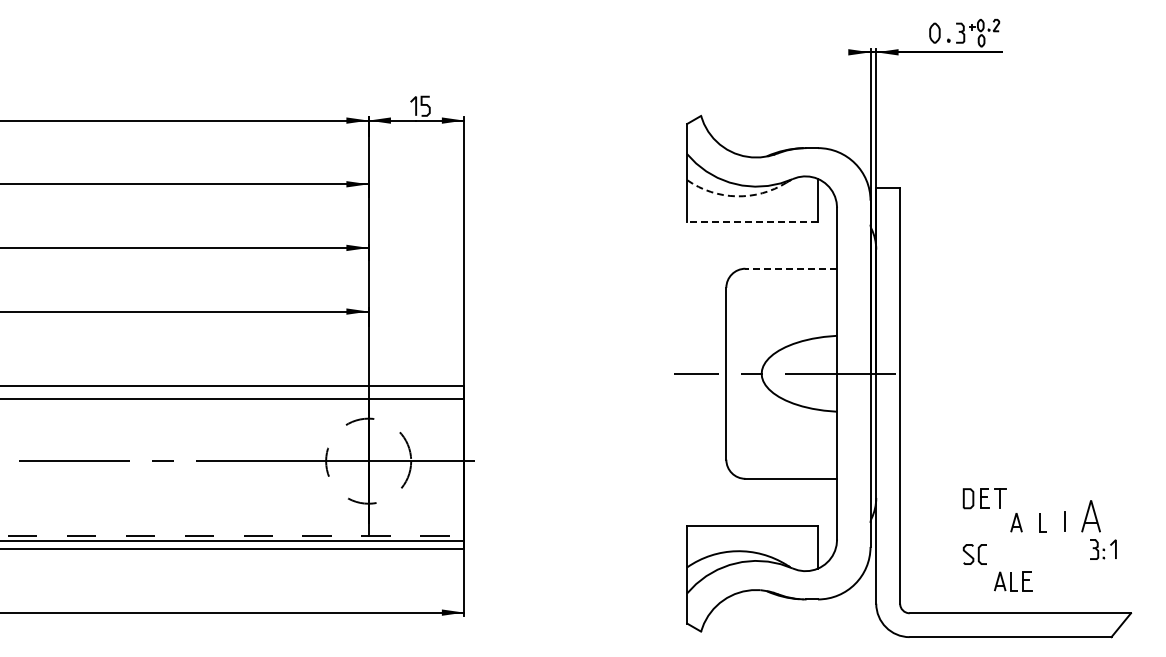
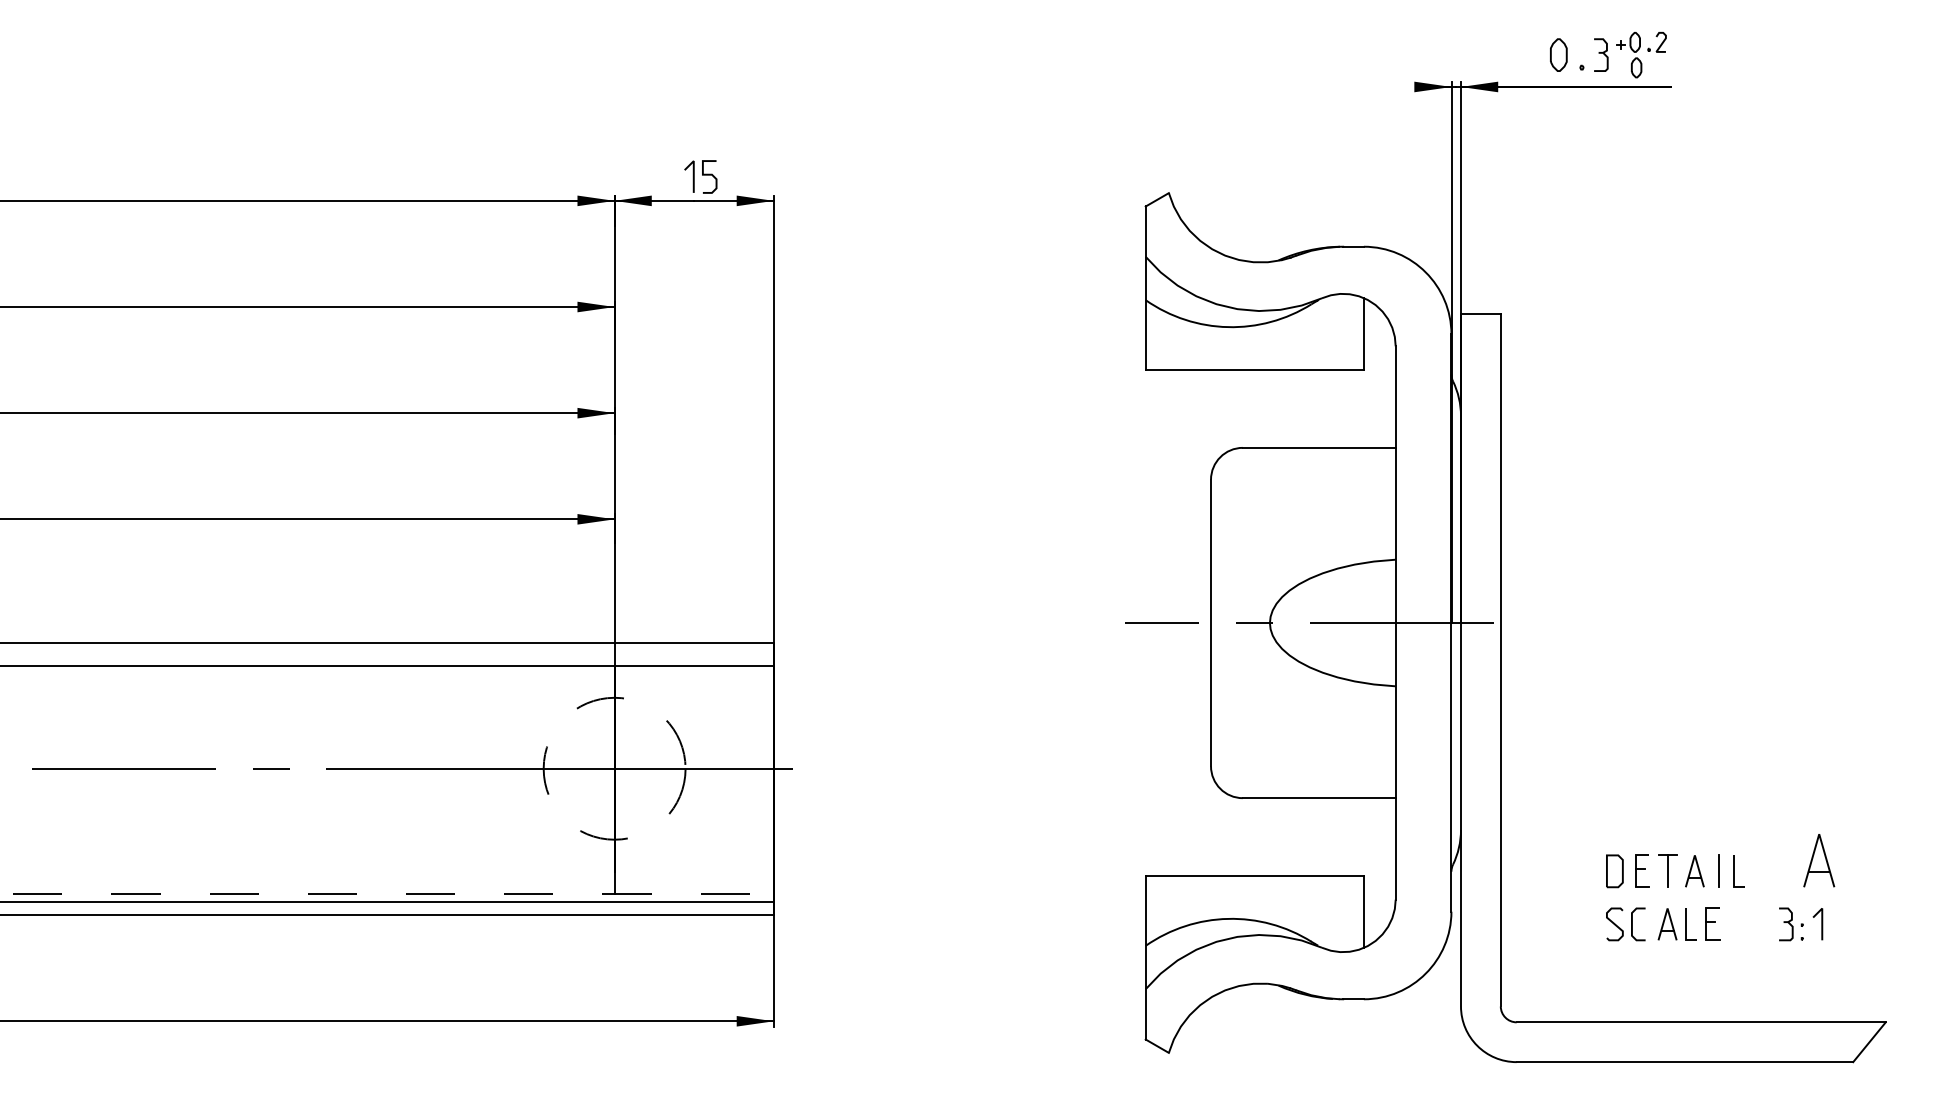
arc: (736, 196) -> (1227, 327), dashed -> solid
line: (752, 221) -> (1254, 369), dashed -> solid
line: (791, 268) -> (1319, 447), dashed -> solid
part: (984, 498) -> (1641, 870), moved
line: (1064, 521) -> (1718, 870), moved
part: (1103, 549) -> (1801, 924), moved
part: (1013, 581) -> (1689, 924), moved

